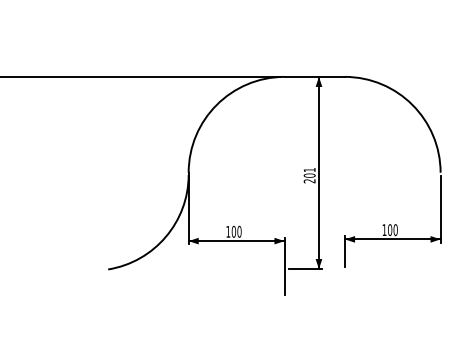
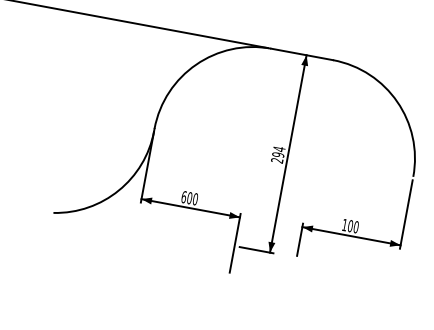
text: (309, 172) -> (278, 151), 201 -> 294
text: (228, 231) -> (184, 196), 100 -> 600

